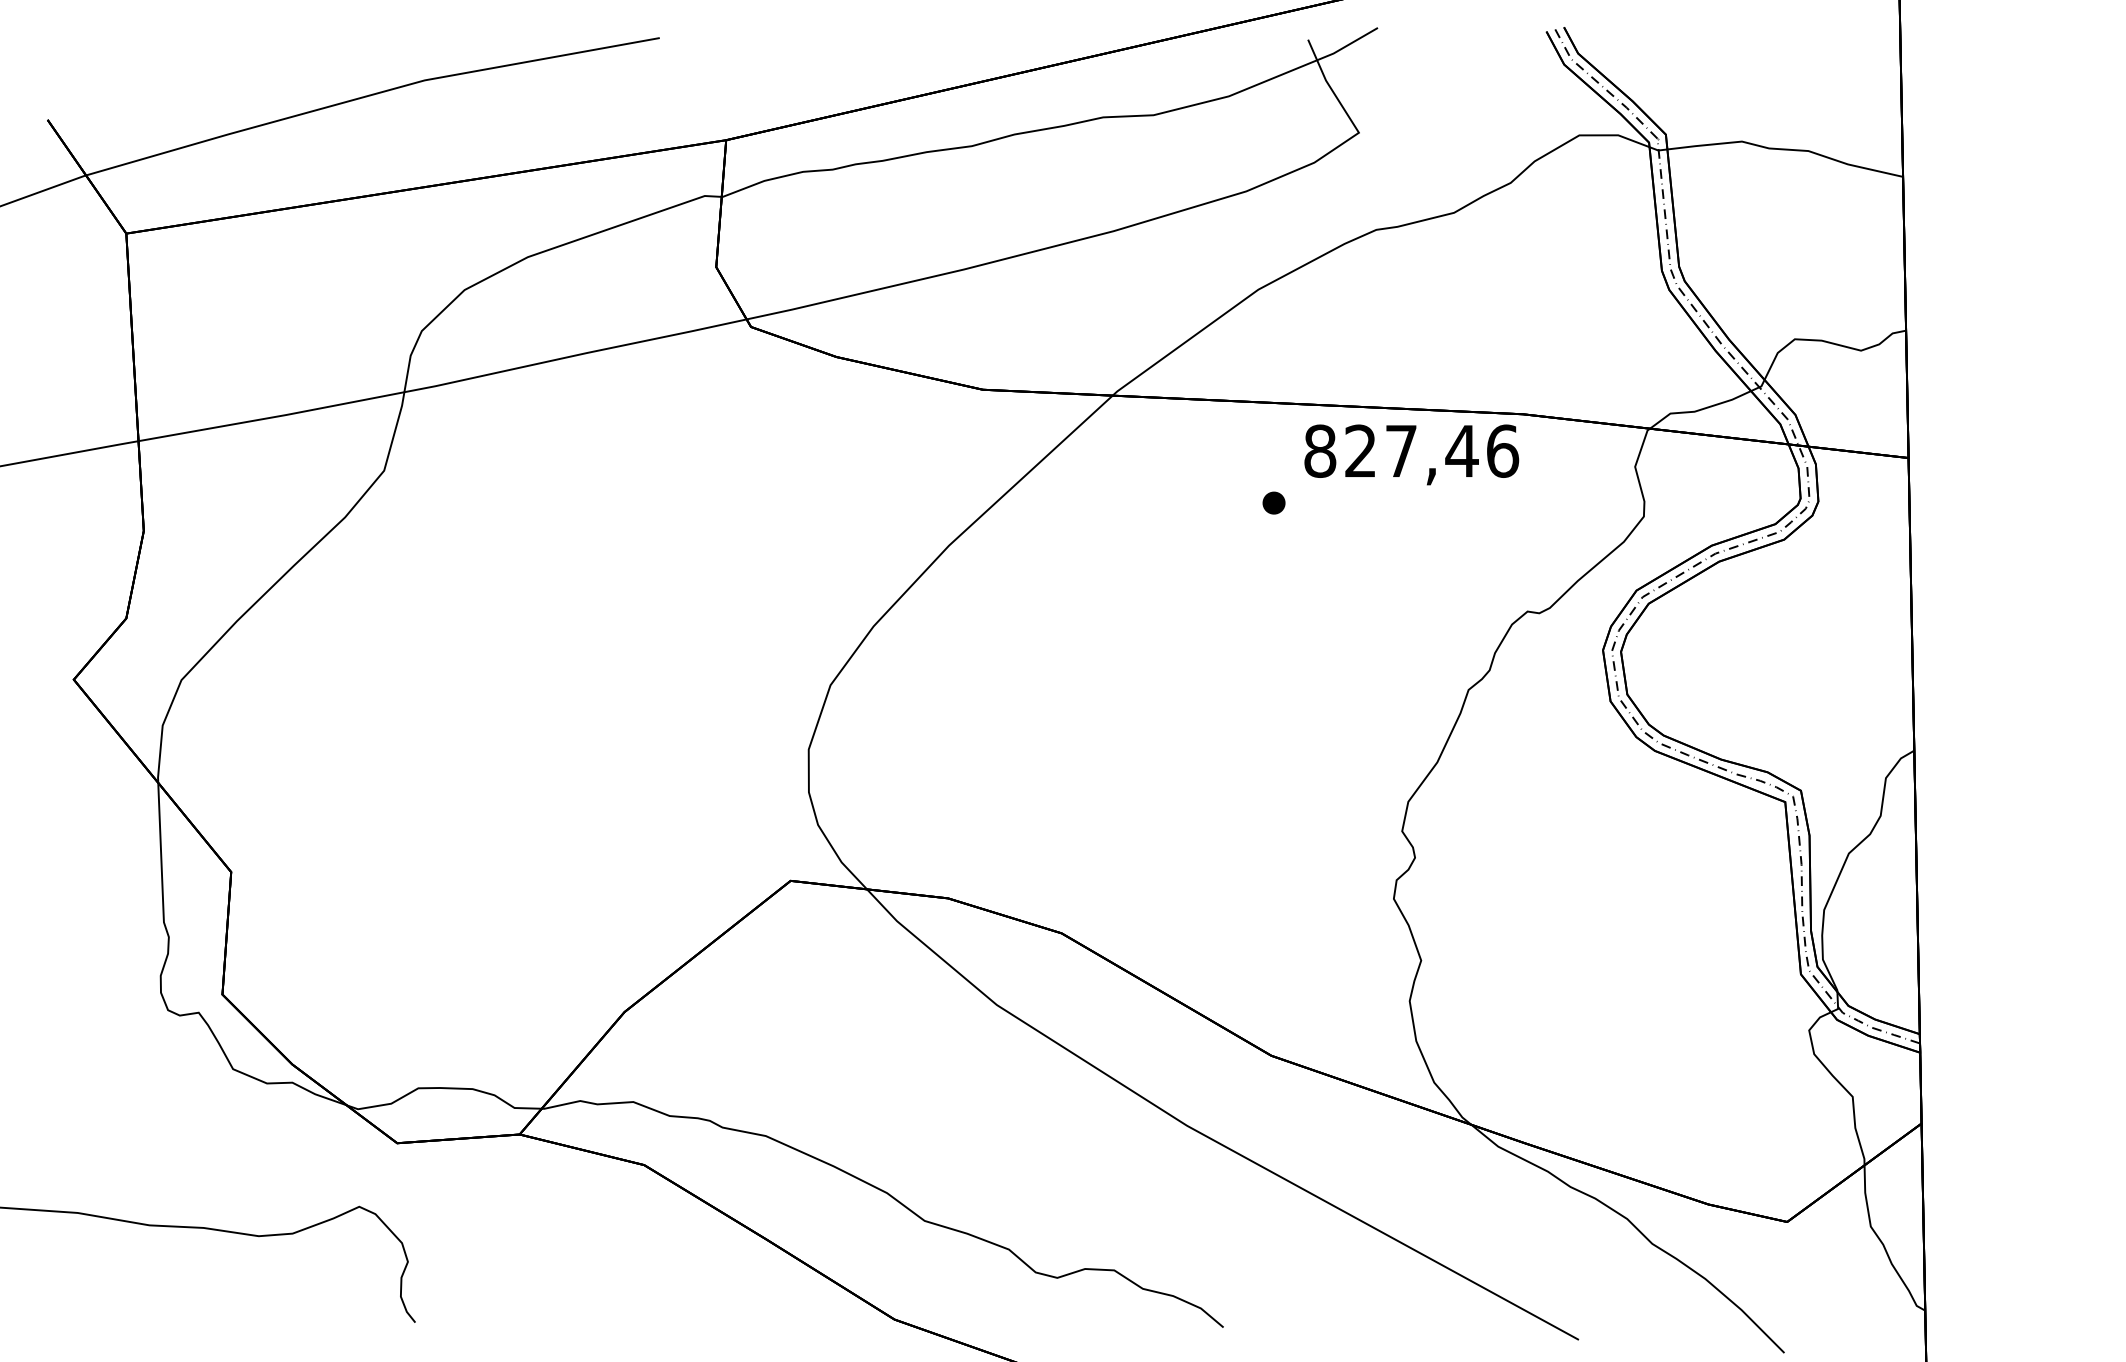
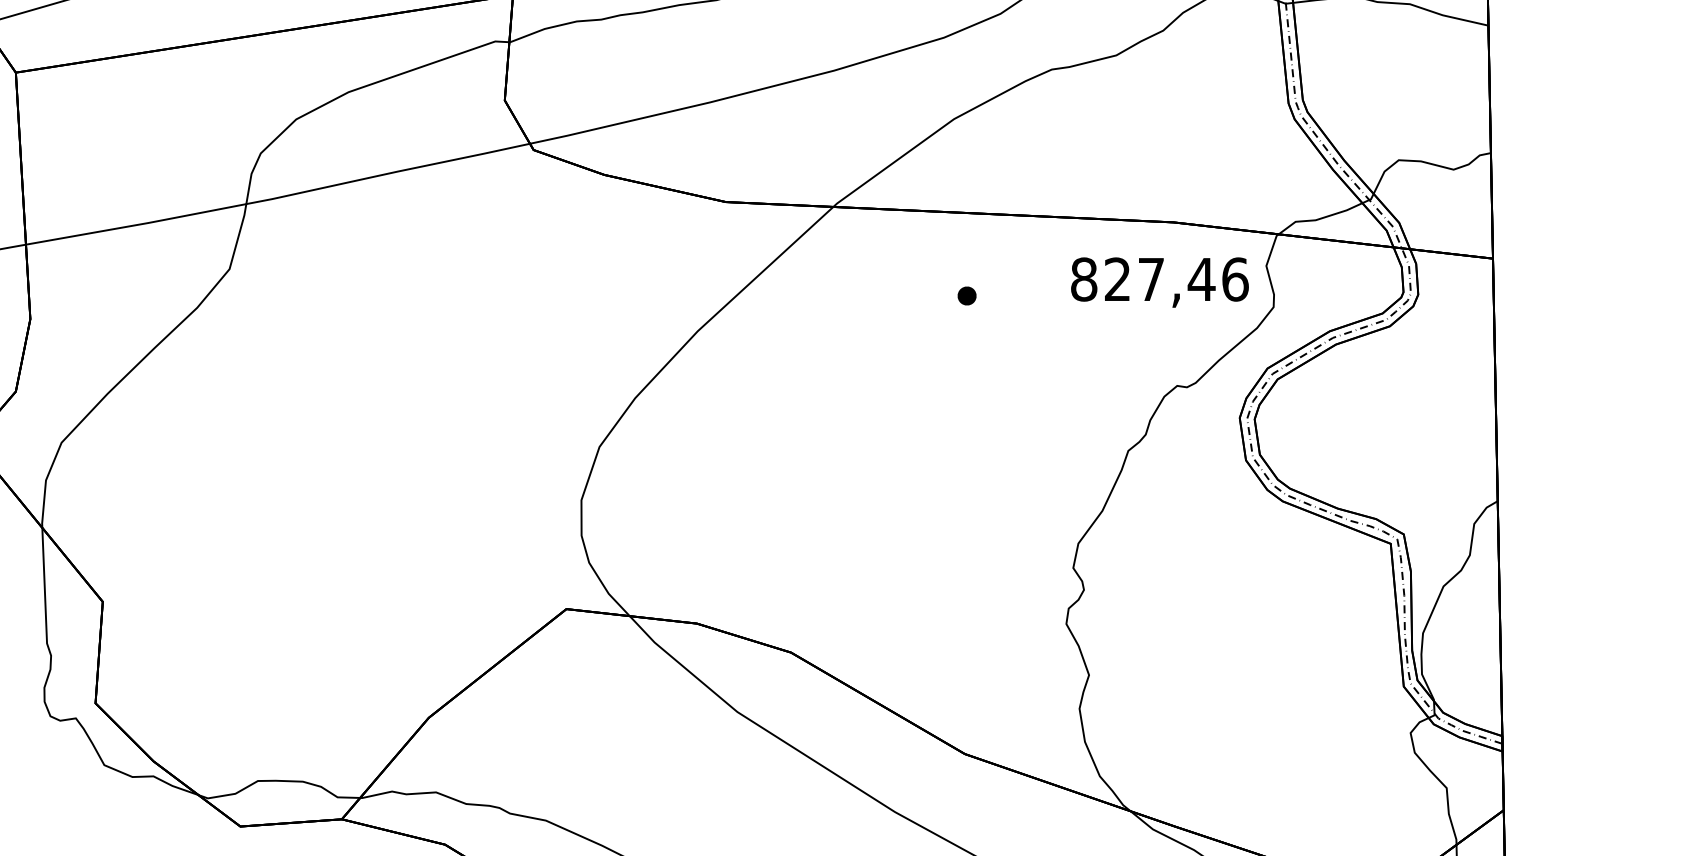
text: (1411, 454) -> (1159, 282), moved

